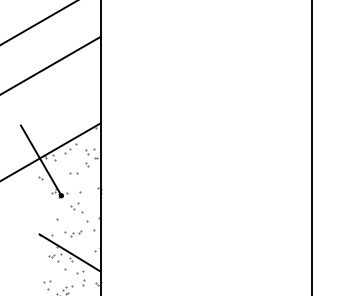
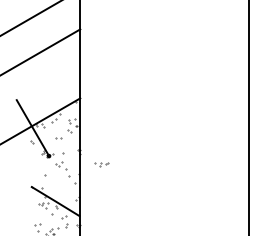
part: (73, 233) -> (101, 164), moved

